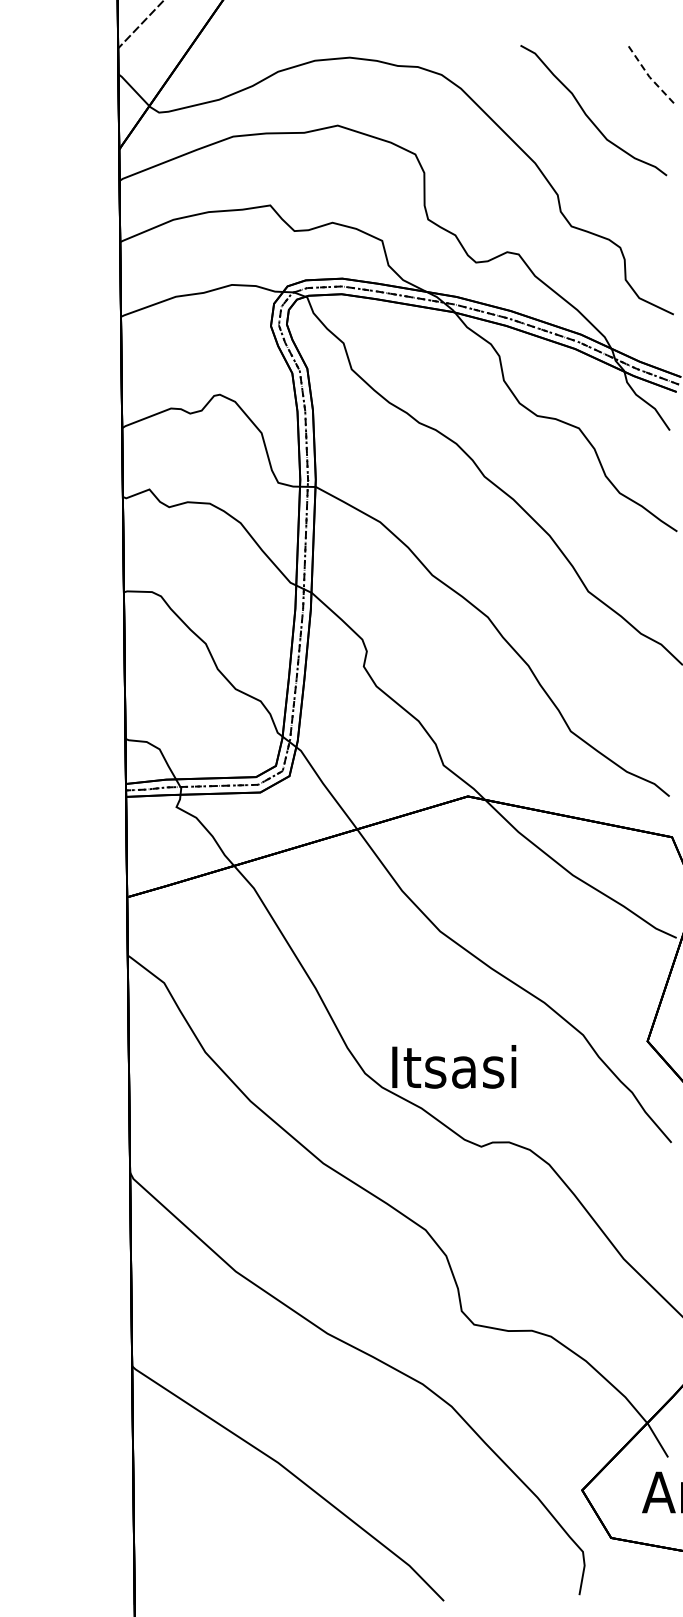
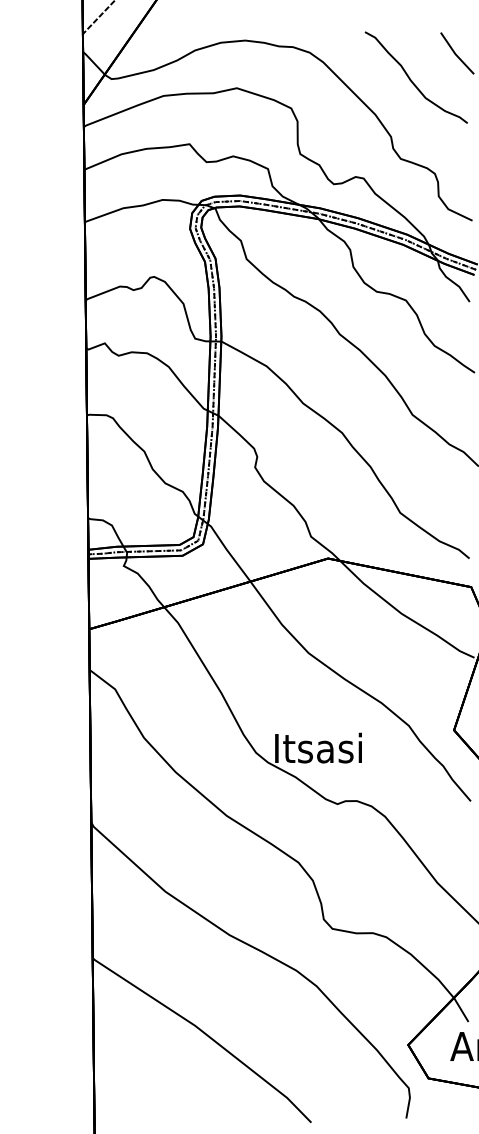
line: (650, 77) -> (456, 54), dashed -> solid

